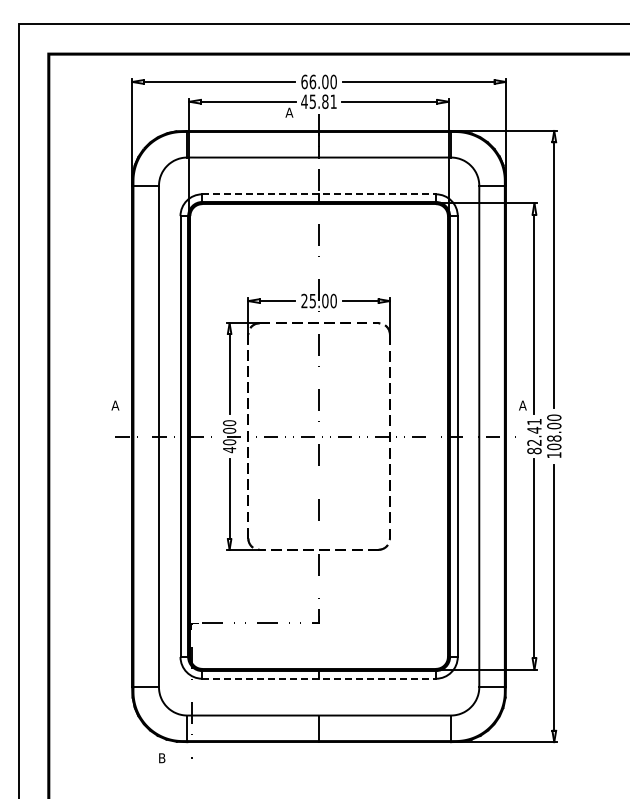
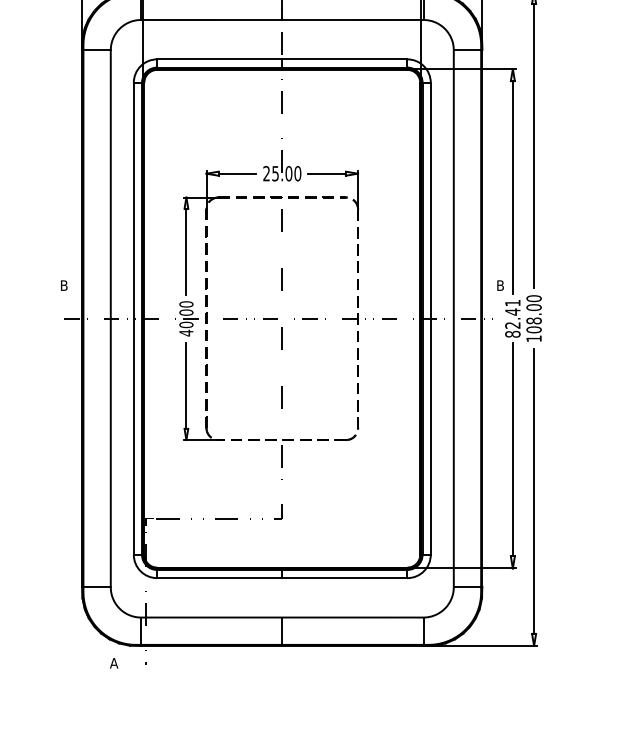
line: (319, 194) -> (282, 59), dashed -> solid
text: (115, 405) -> (64, 285), A -> B
text: (522, 405) -> (500, 285), A -> B
line: (319, 678) -> (282, 577), dashed -> solid
text: (161, 758) -> (113, 663), B -> A

